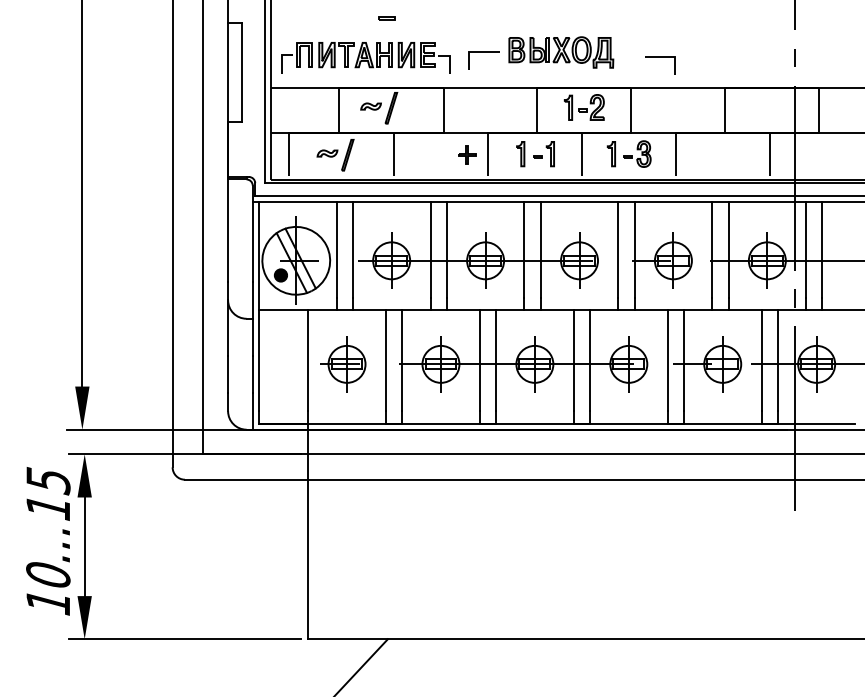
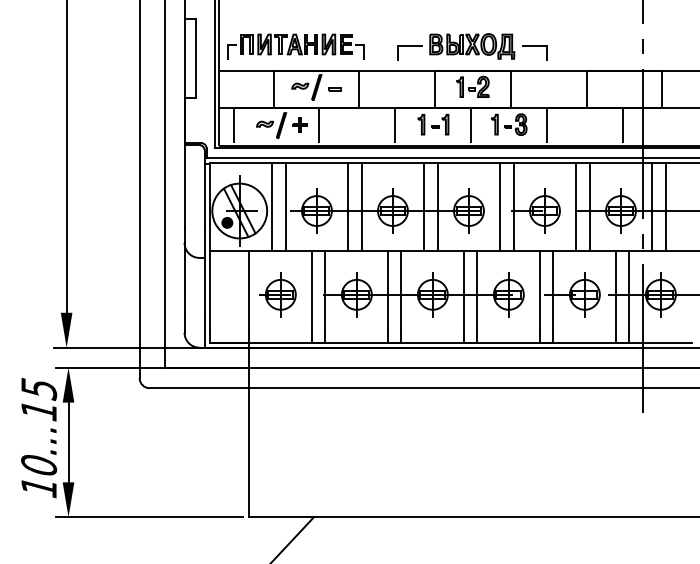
part: (386, 17) -> (334, 89), moved
part: (541, 52) -> (456, 46), moved
part: (466, 153) -> (299, 124), moved

